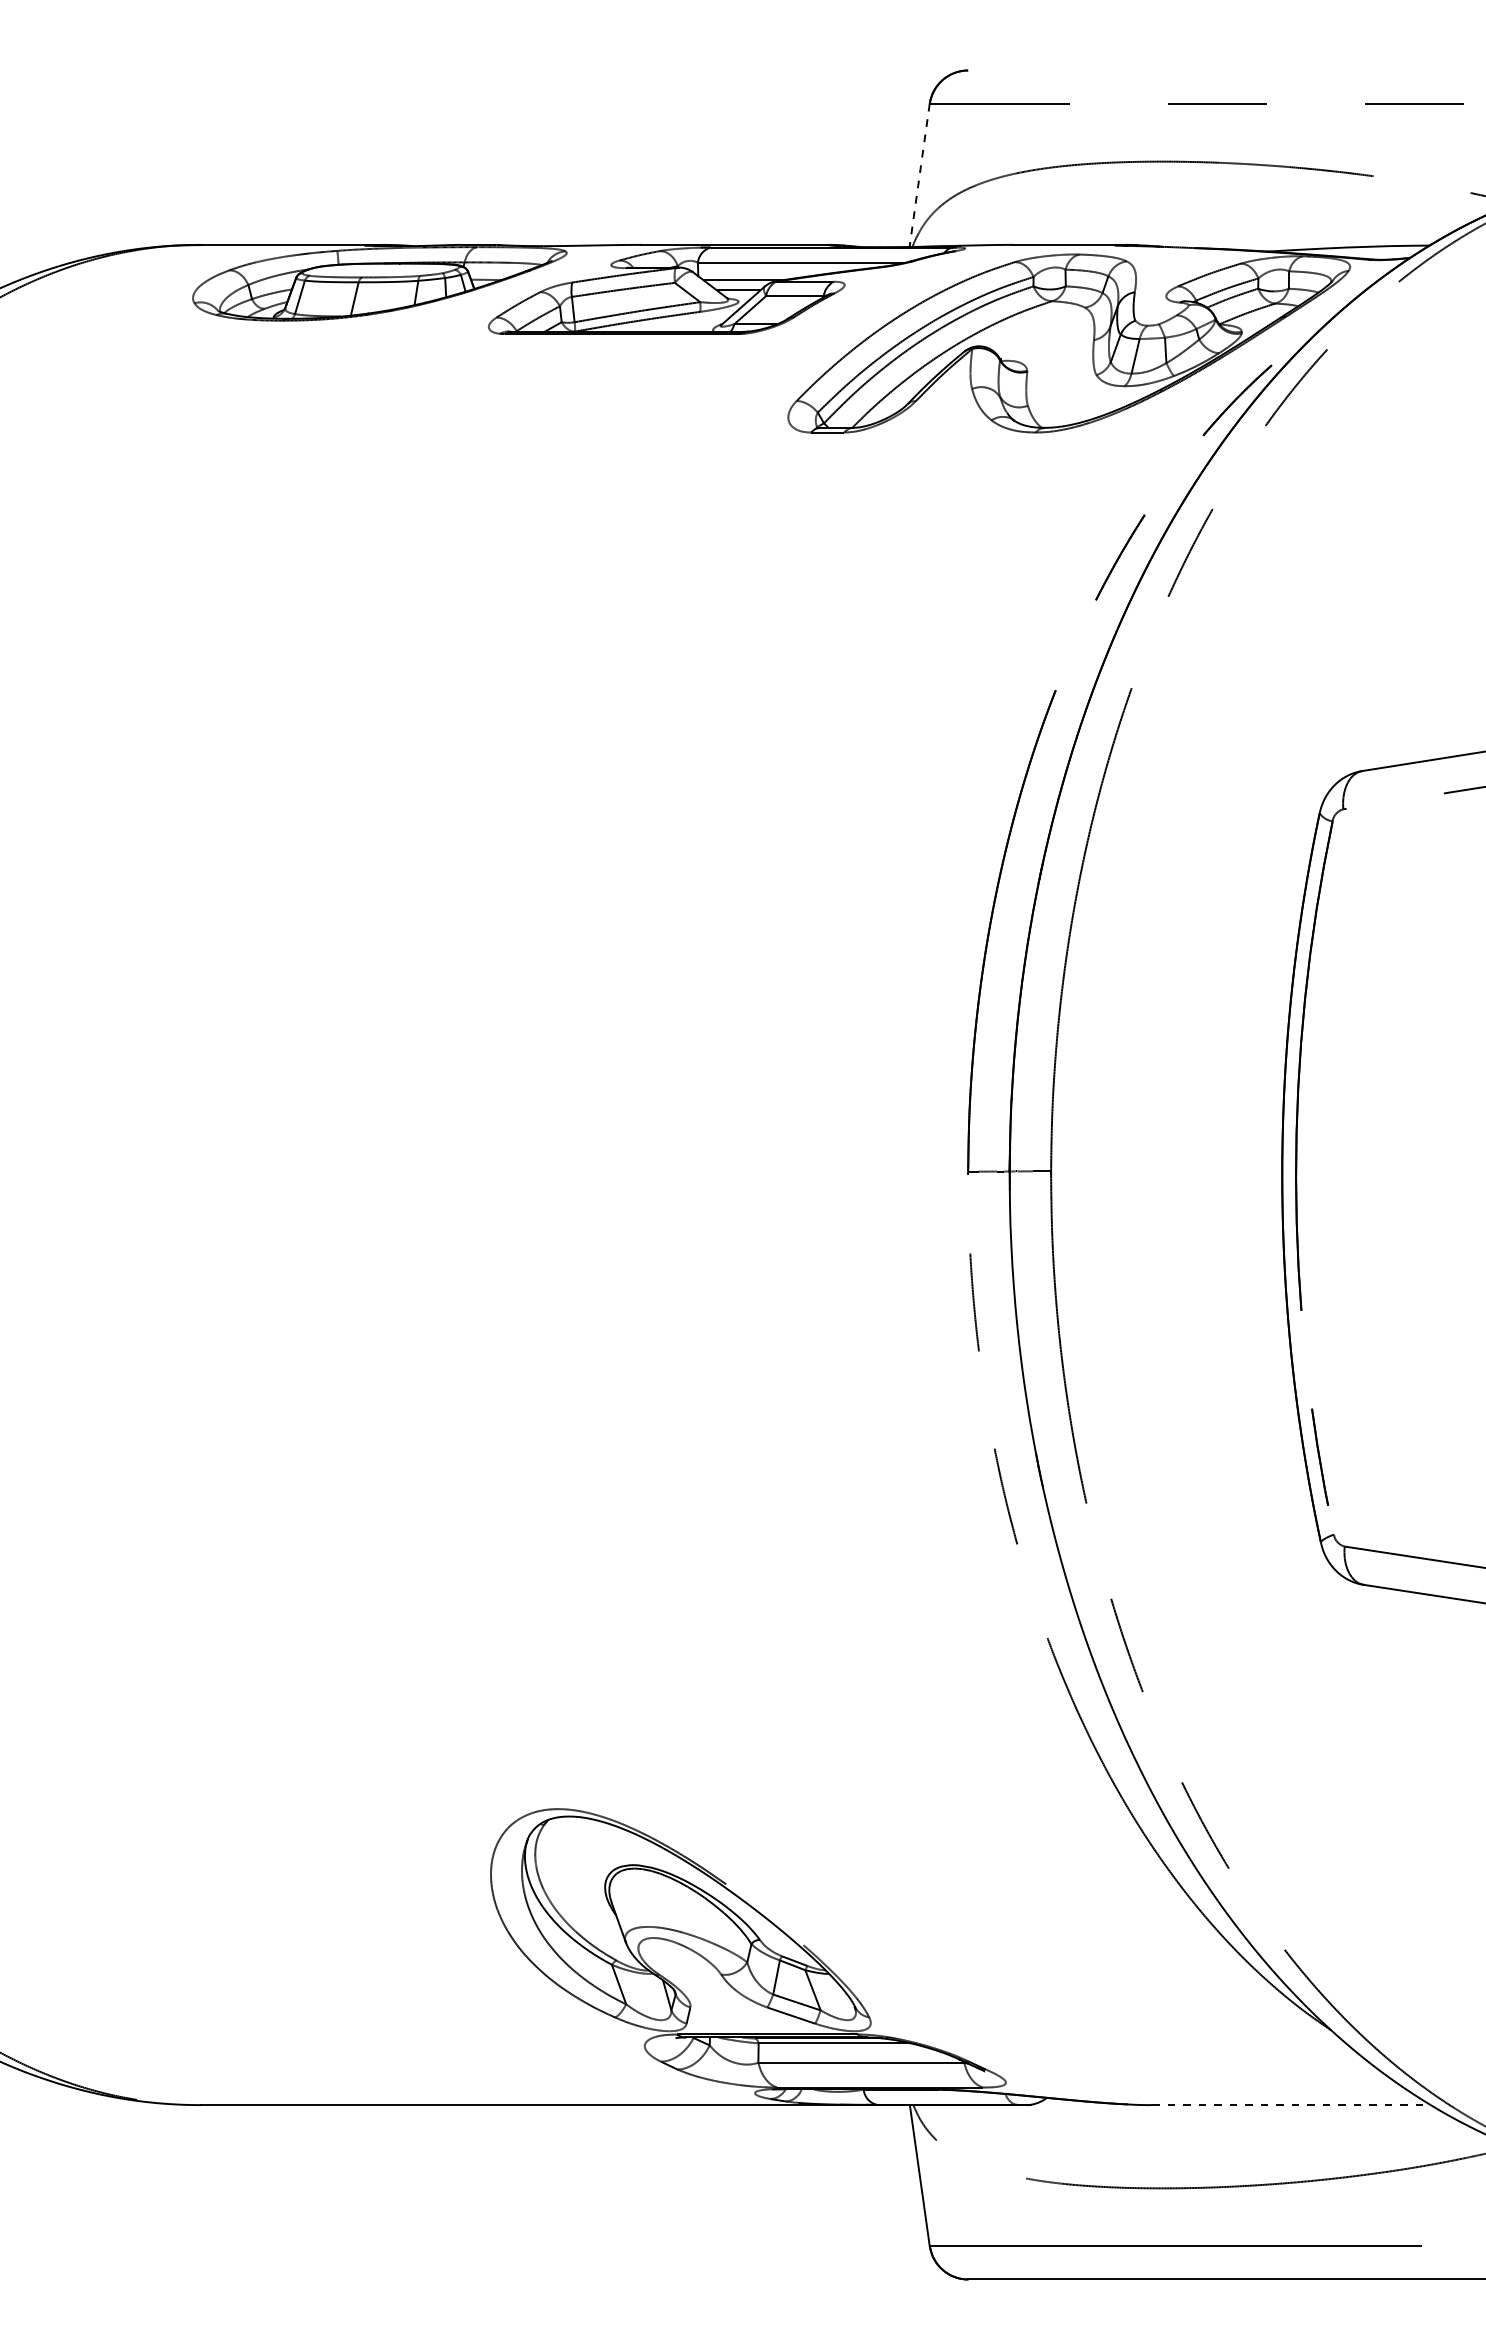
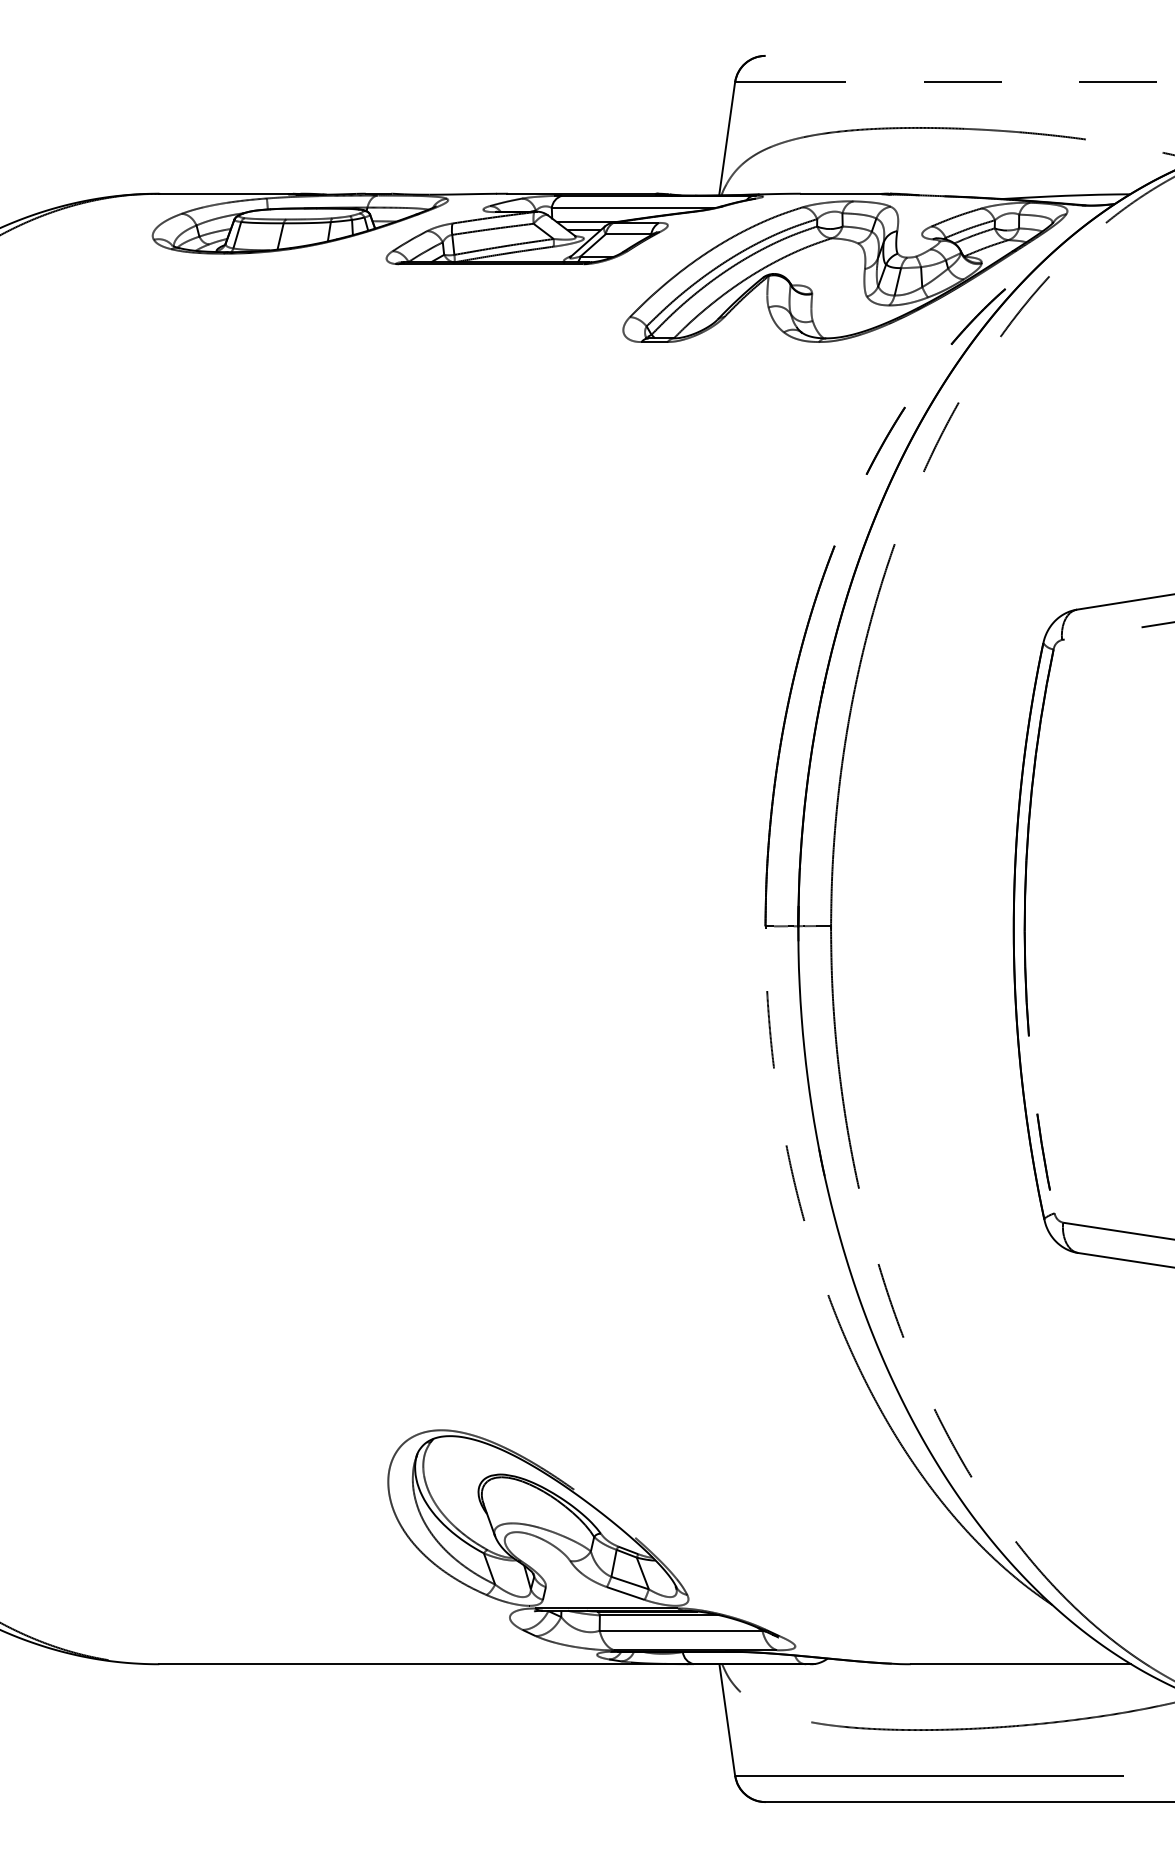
line: (919, 176) -> (727, 139), dashed -> solid
line: (1291, 2105) -> (1021, 1664), dashed -> solid

